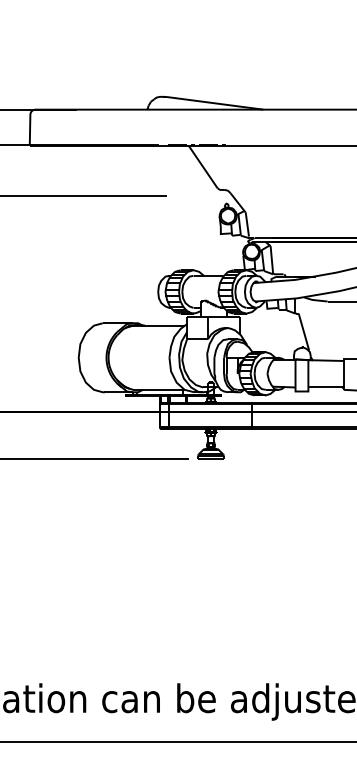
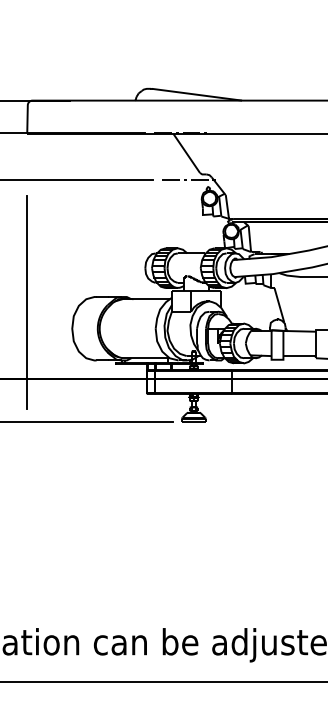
line: (206, 196) -> (189, 180), added
line: (29, 329) -> (26, 302), added

